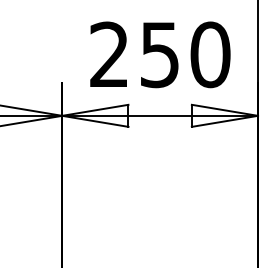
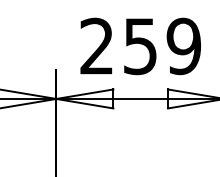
text: (210, 54) -> (184, 46), 250 -> 259

